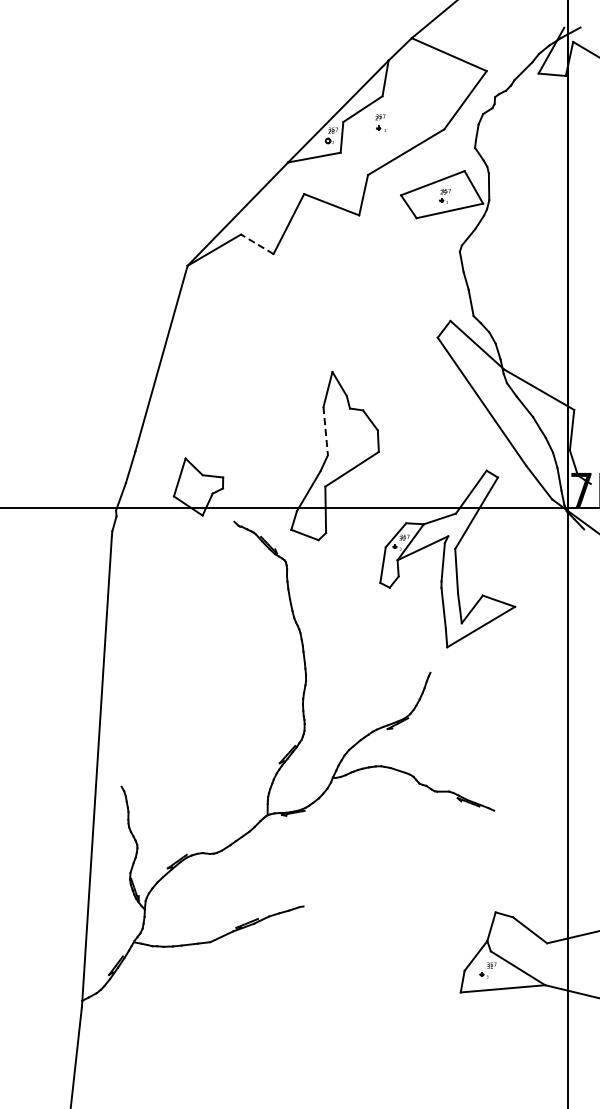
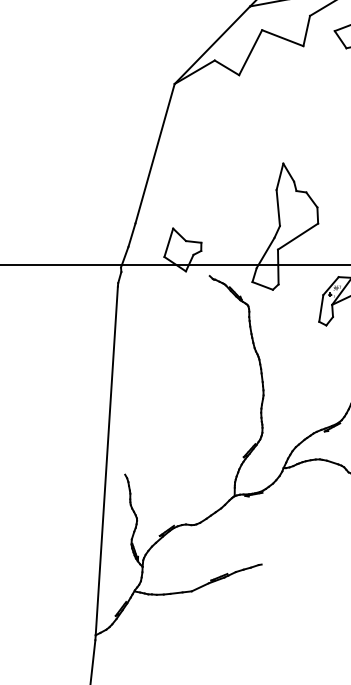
line: (257, 244) -> (227, 68), dashed -> solid
line: (325, 431) -> (278, 208), dashed -> solid

